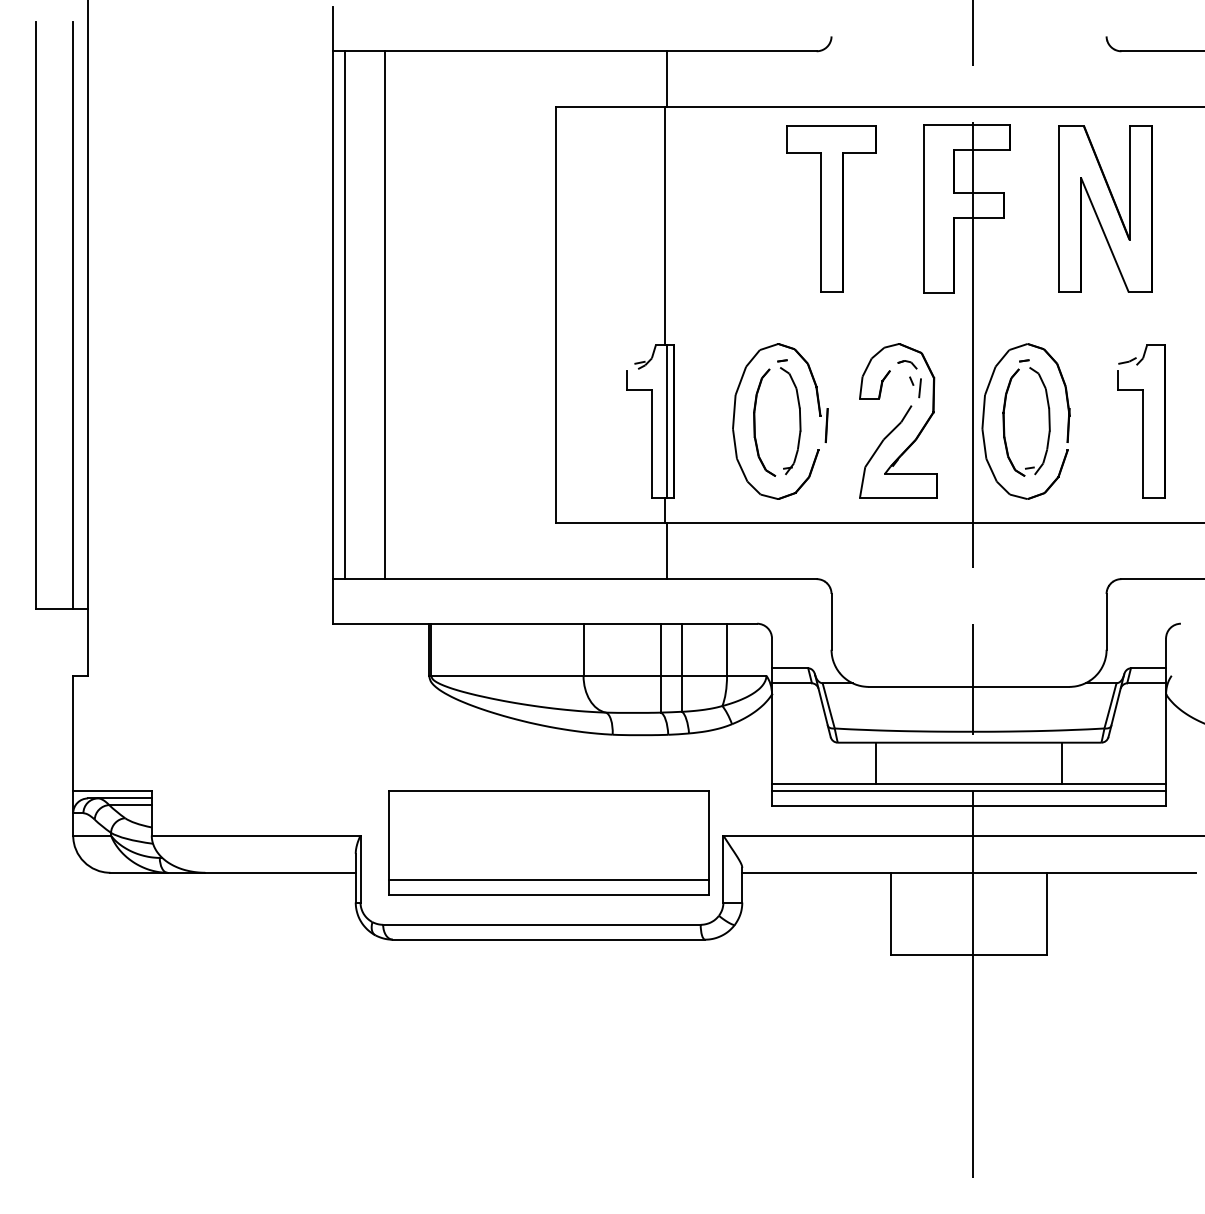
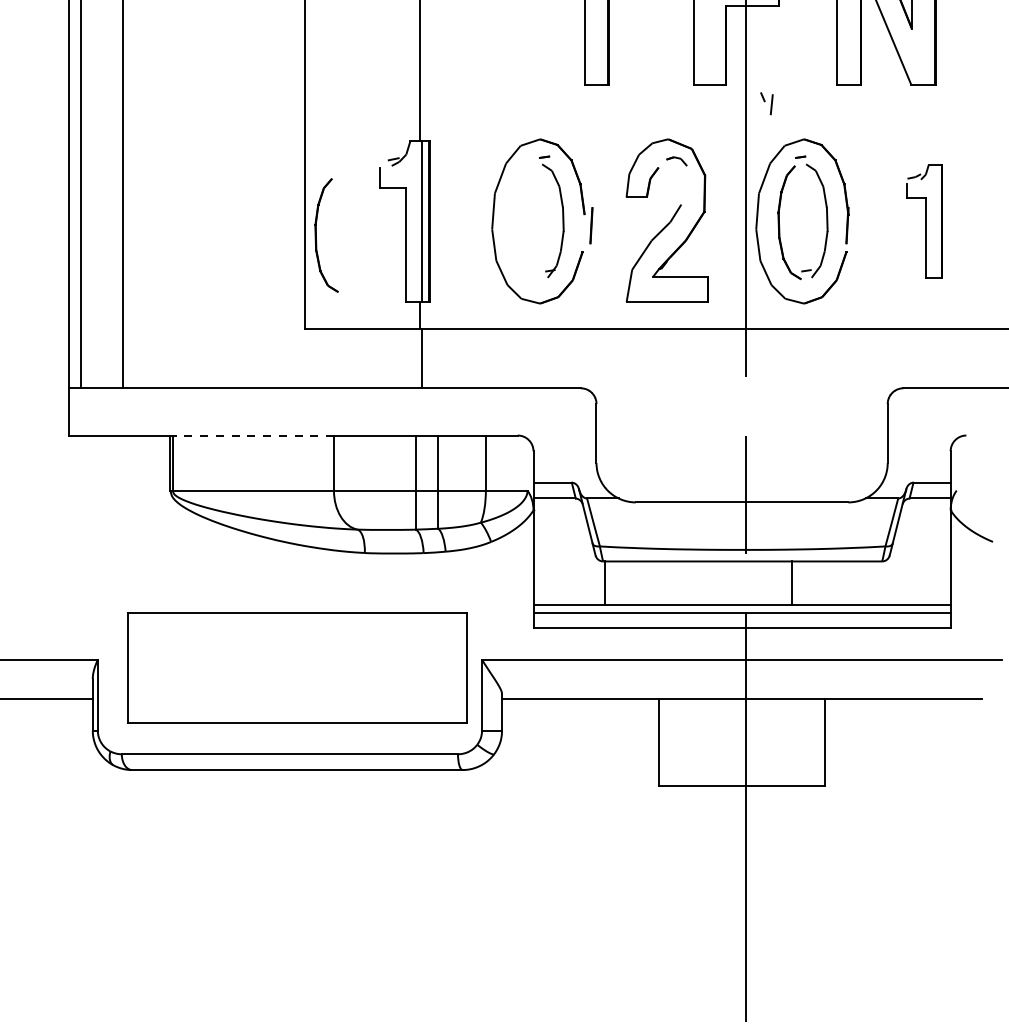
part: (915, 387) -> (766, 103), moved
part: (1141, 421) -> (924, 221), size x0.7
part: (755, 422) -> (316, 235), moved
line: (506, 623) -> (252, 435), solid -> dashed
line: (876, 762) -> (604, 582), moved
line: (1061, 762) -> (791, 582), moved
line: (548, 880) -> (296, 707), removed

